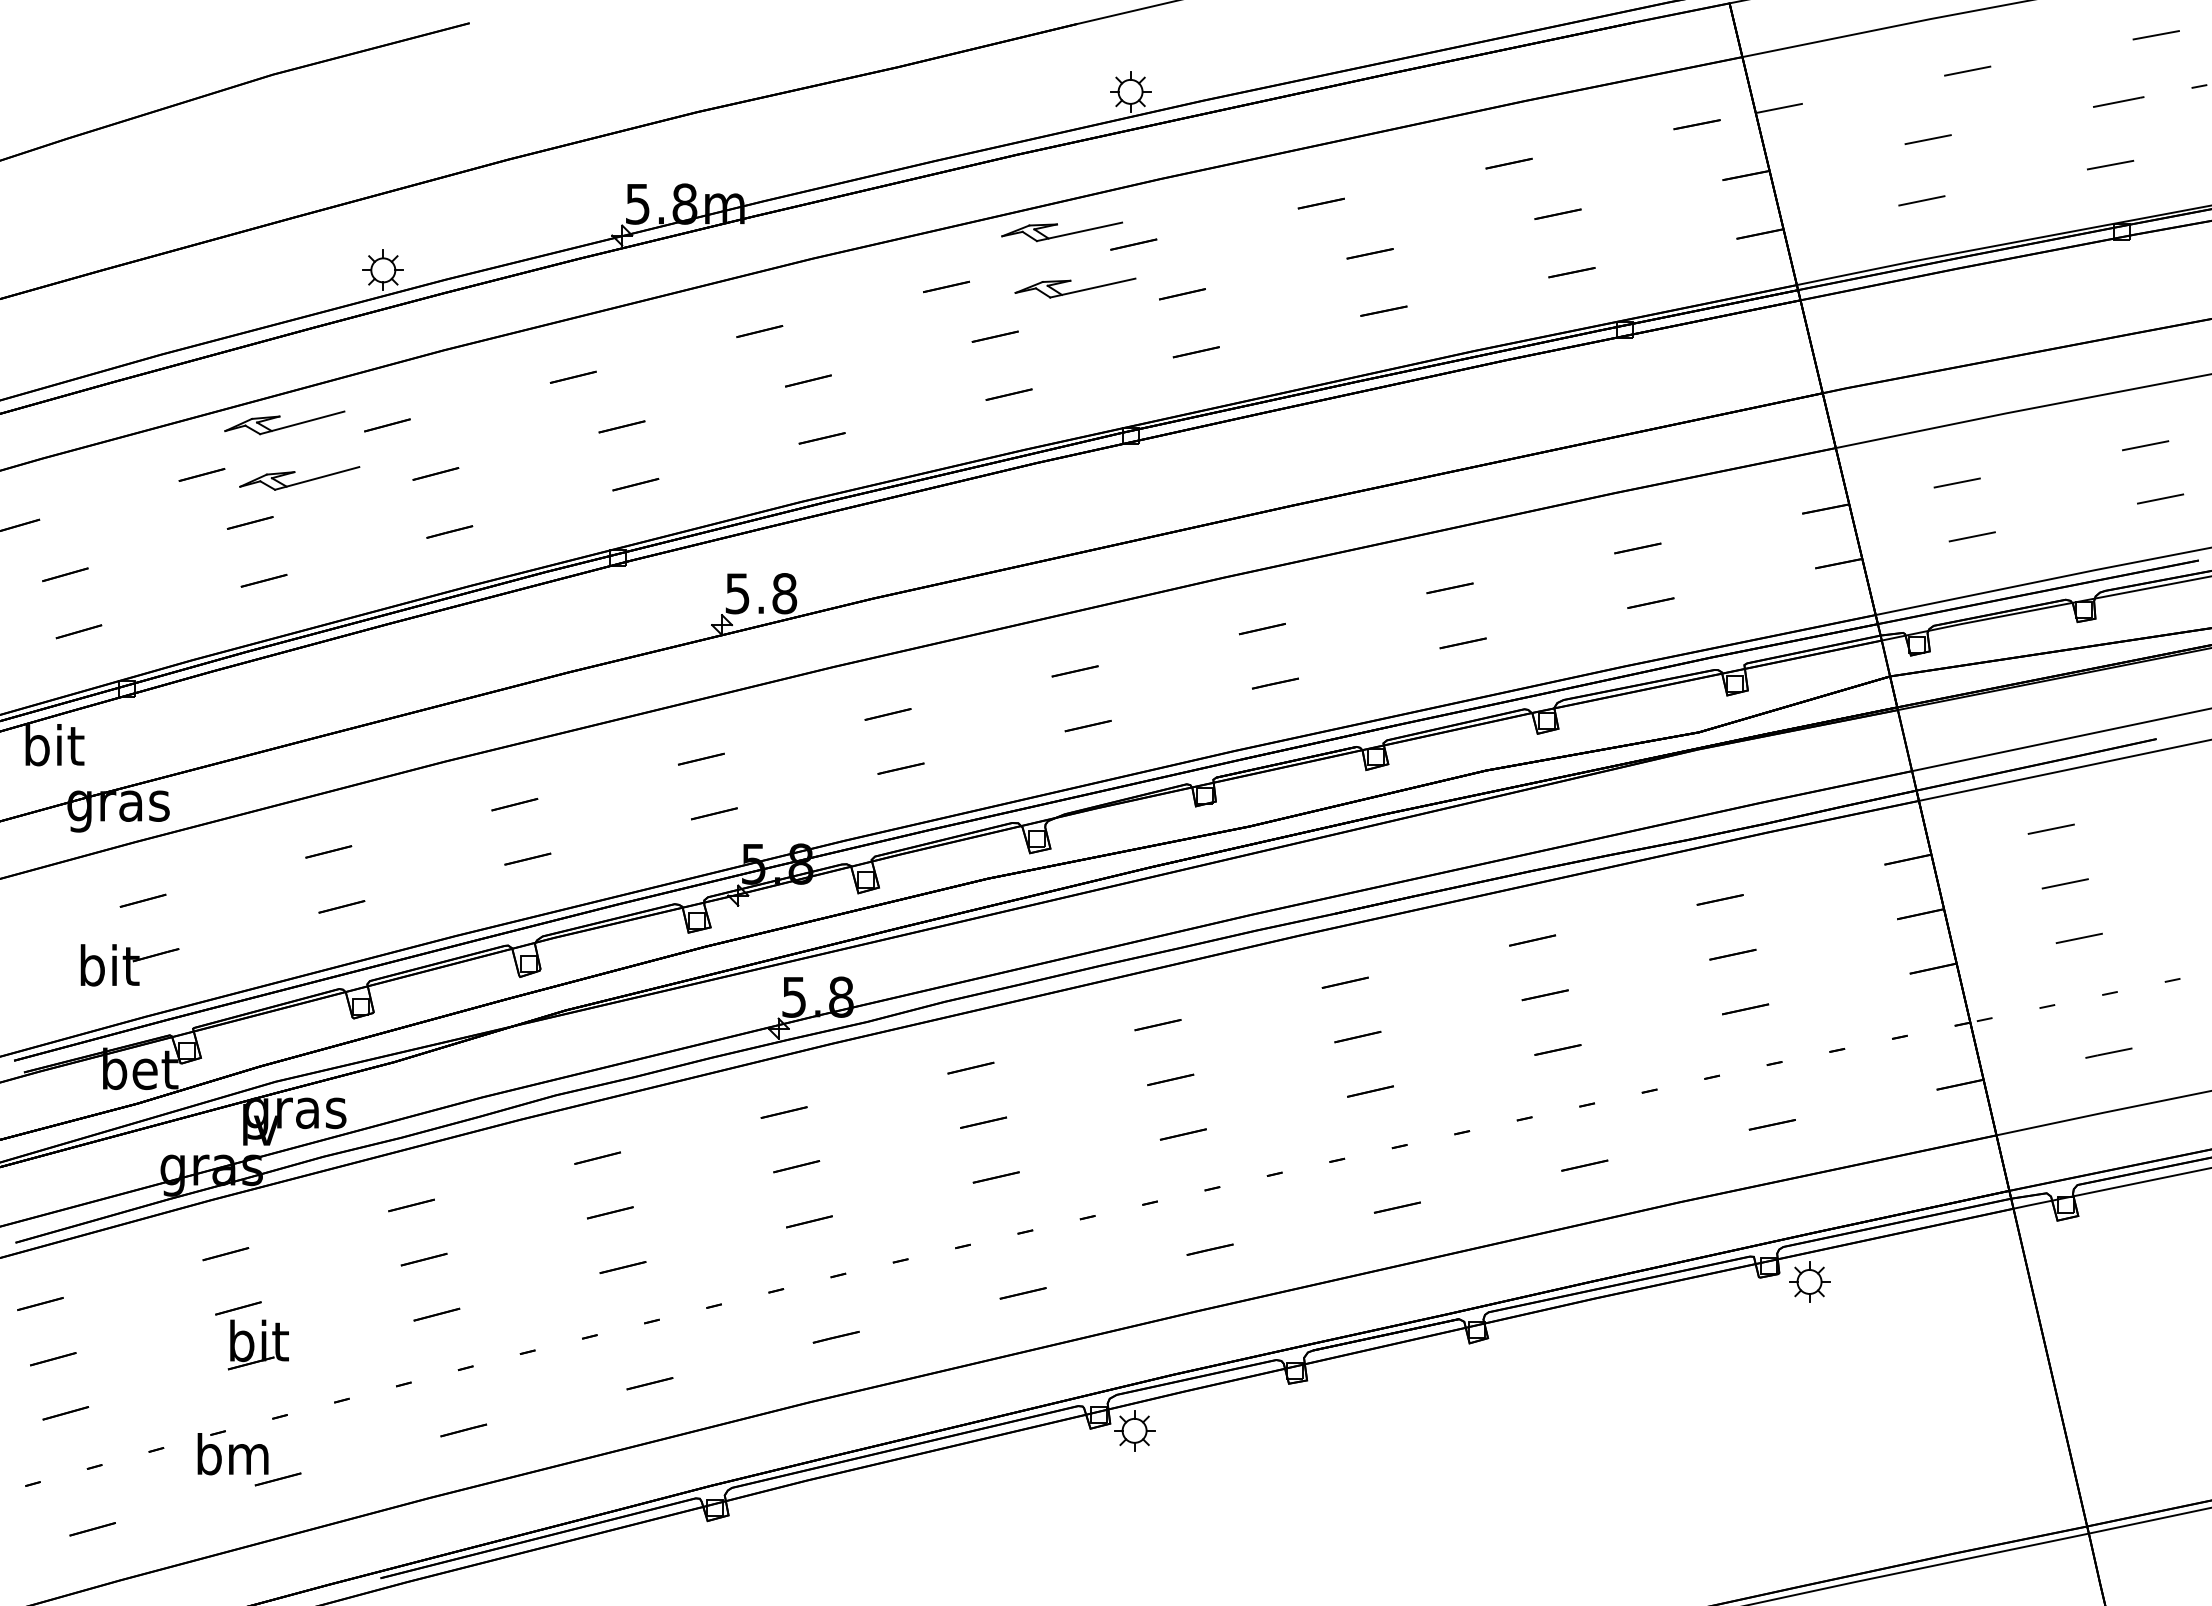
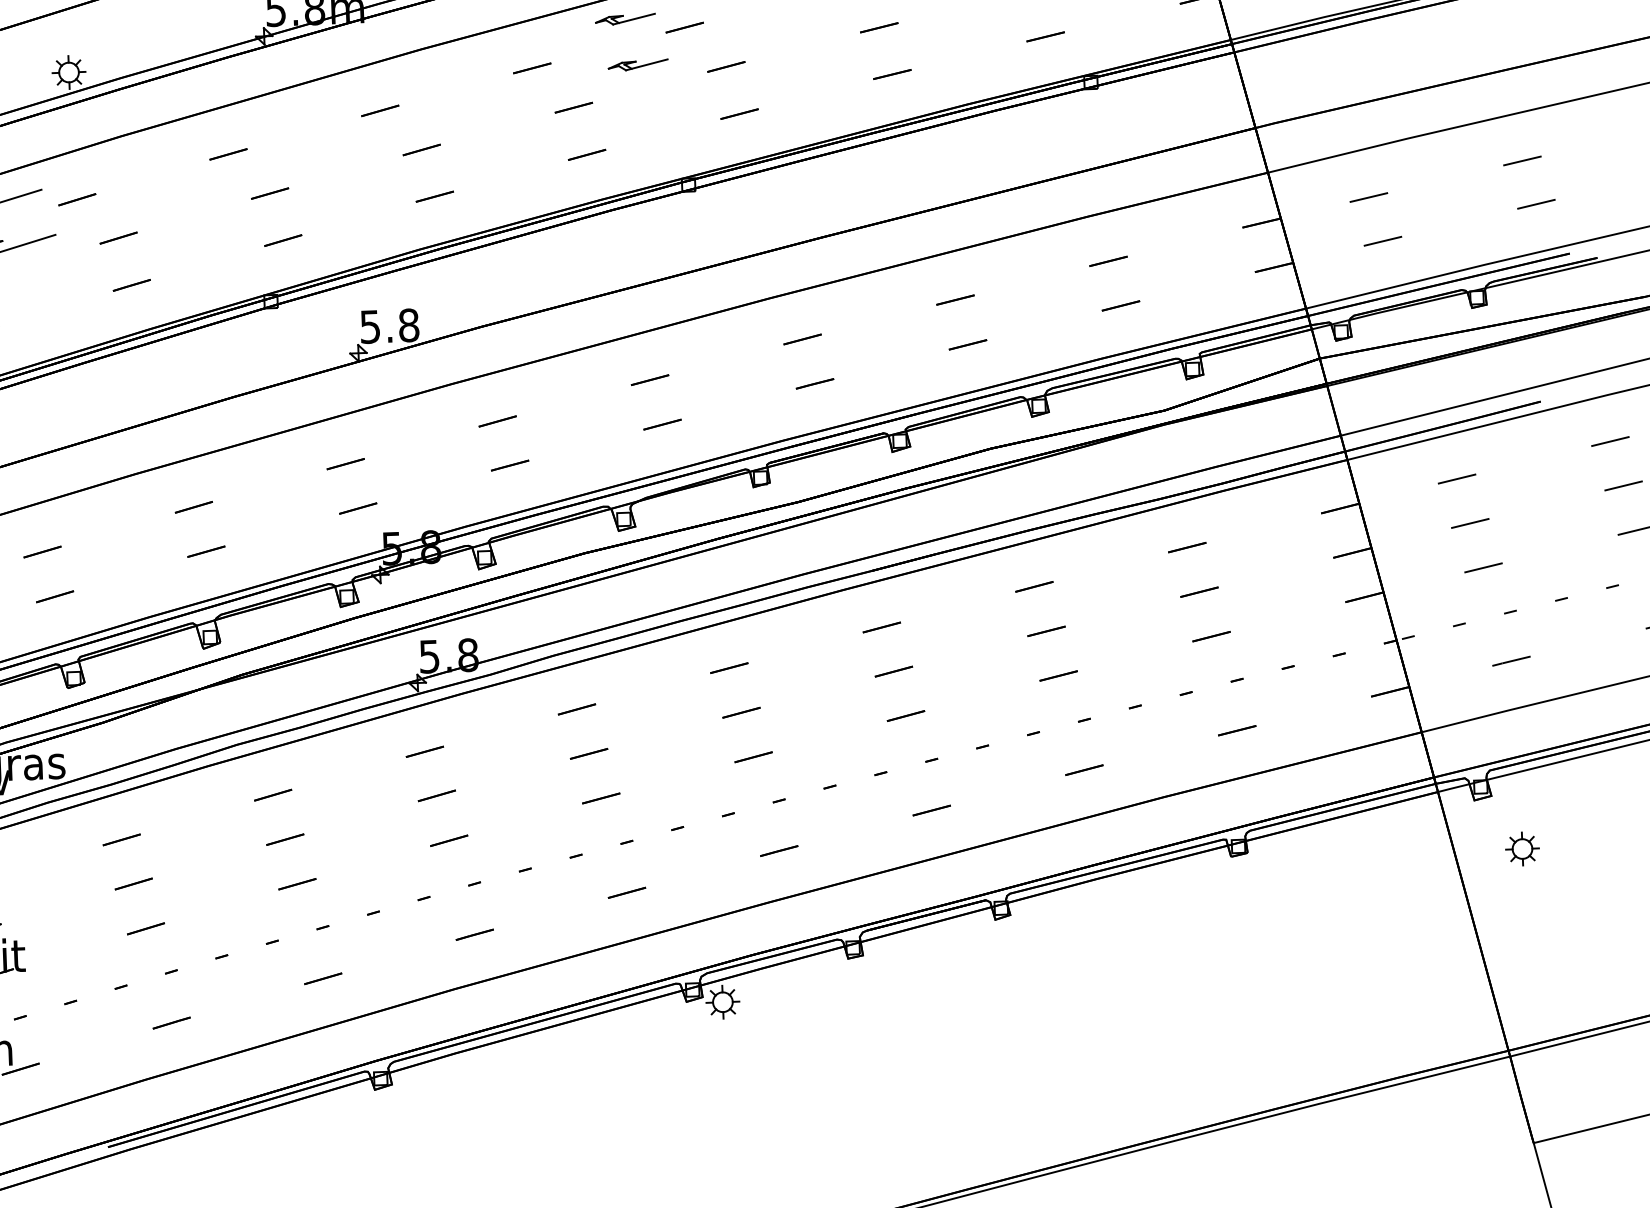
part: (1061, 231) -> (624, 19), size x0.6
part: (1075, 287) -> (638, 64), size x0.6
part: (1809, 1281) -> (1522, 848), moved

